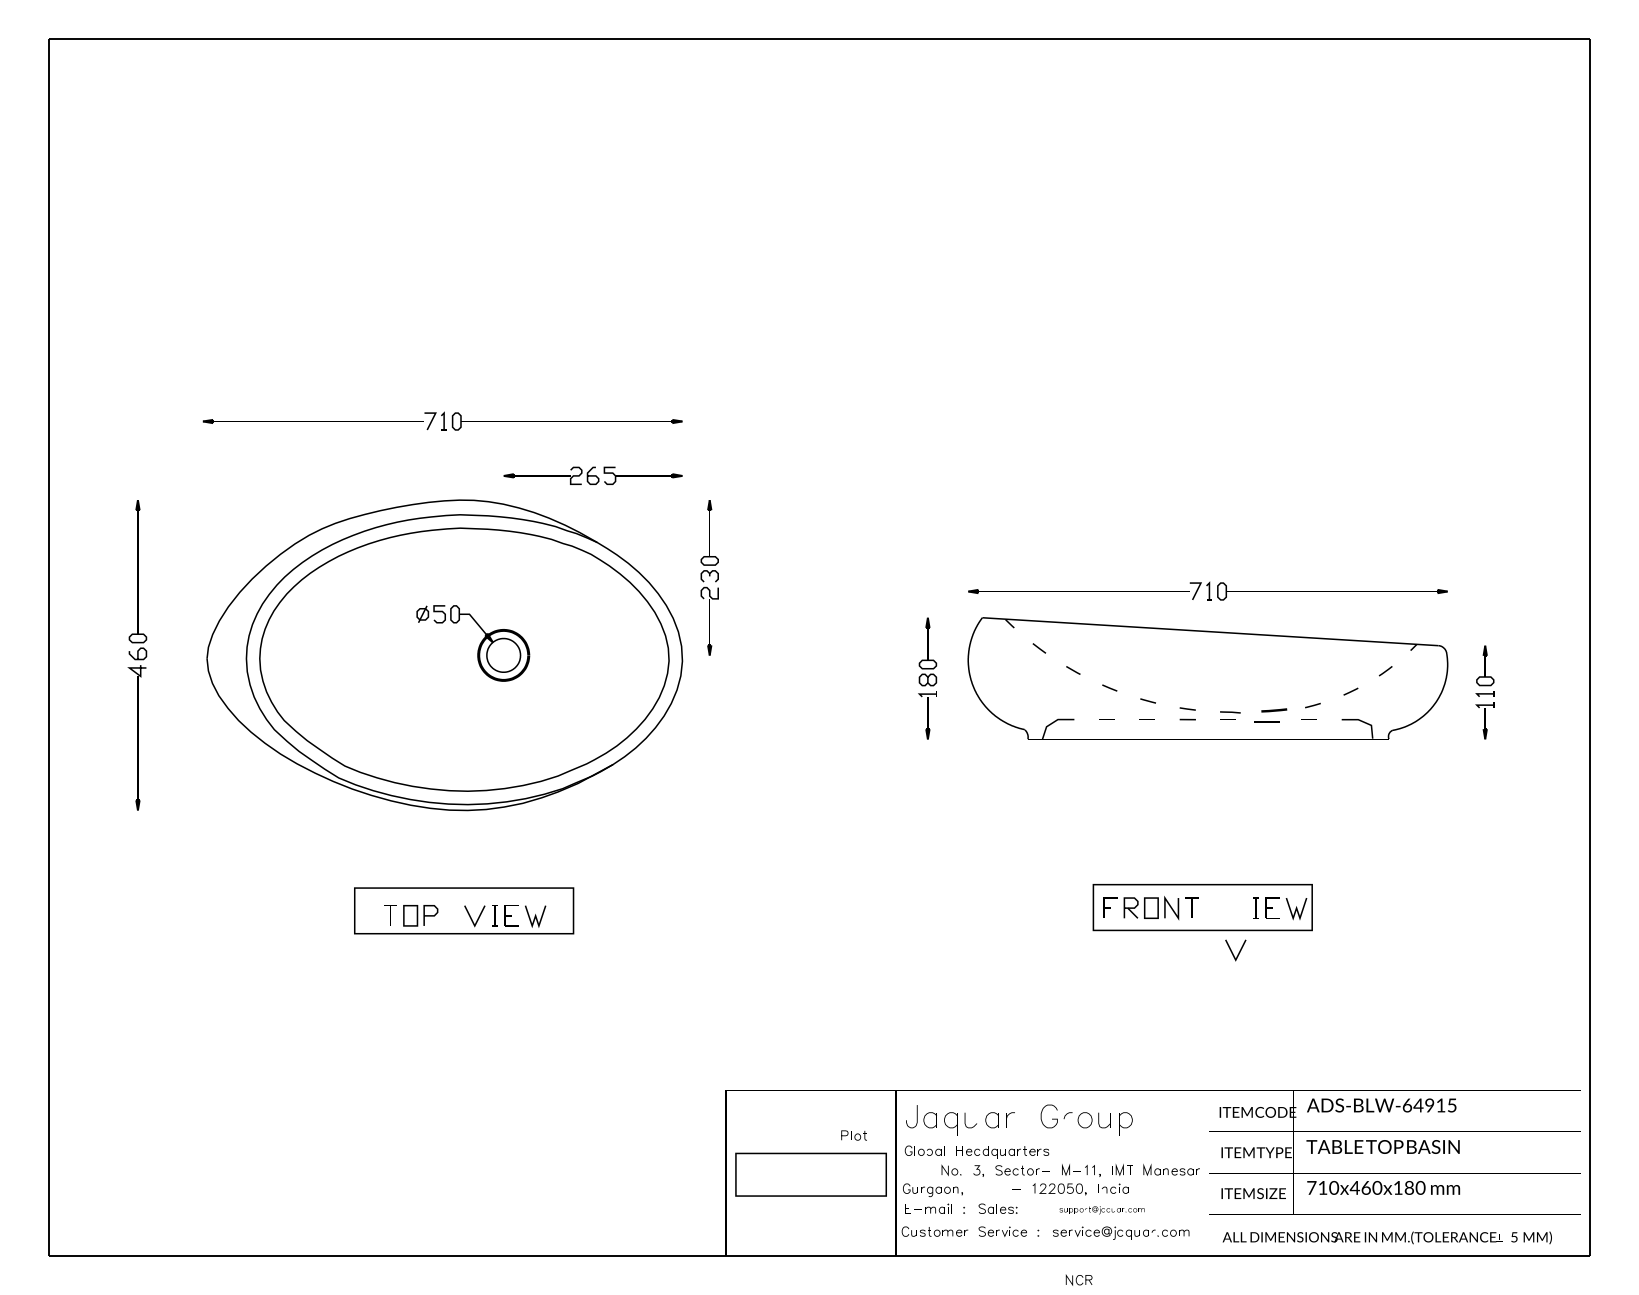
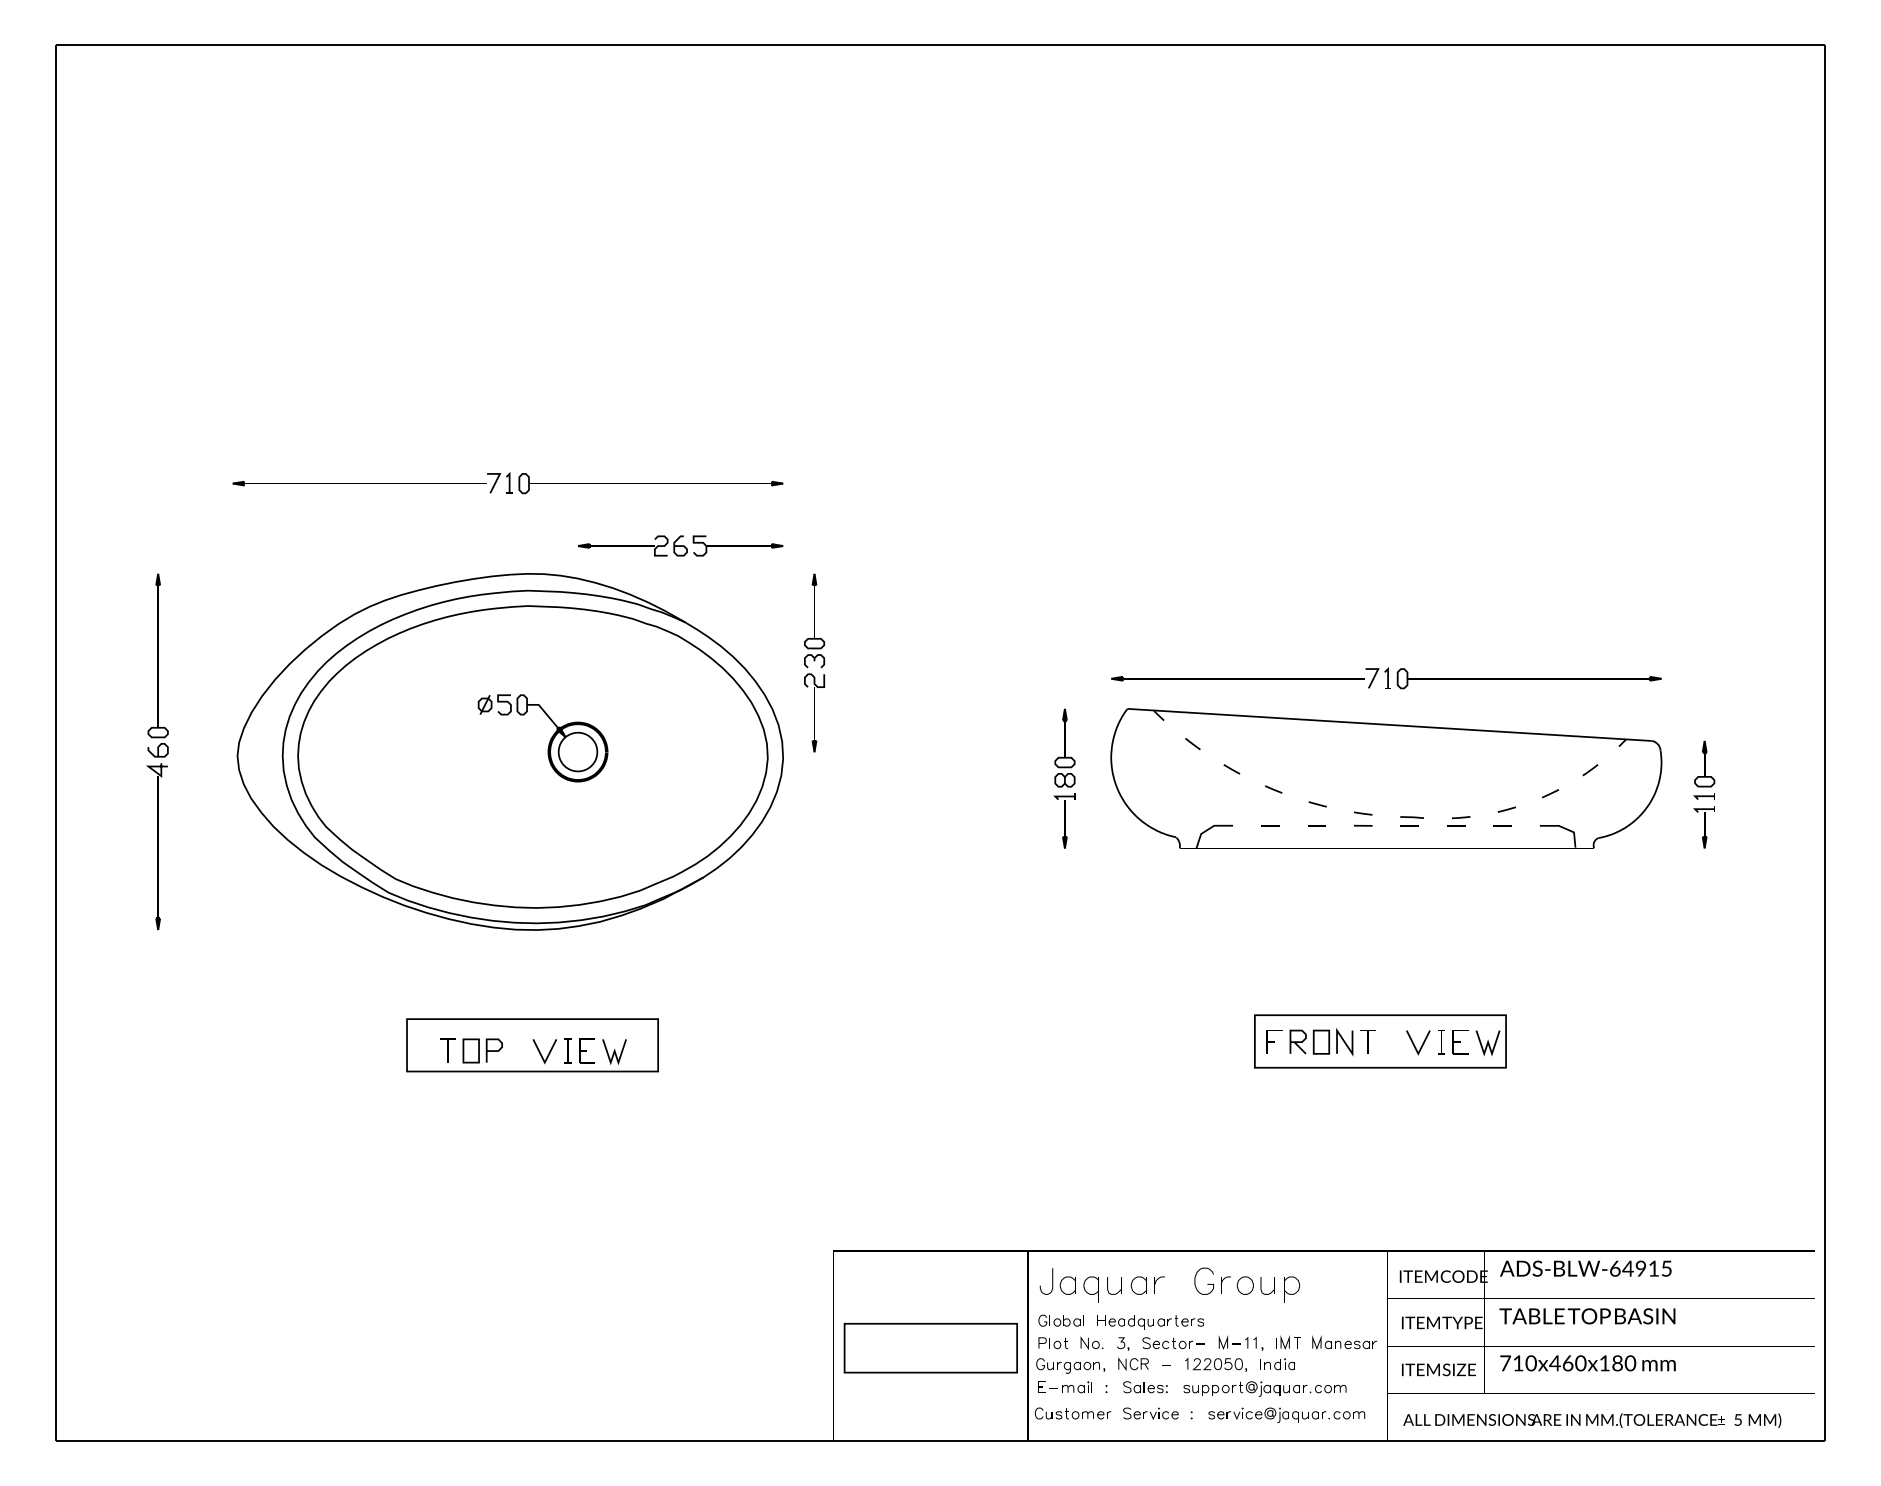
part: (1270, 715) -> (1458, 821), size x0.62
line: (1232, 951) -> (1414, 1043), moved
part: (853, 1135) -> (1052, 1343), moved
part: (1101, 1209) -> (1264, 1388), size x1.67
part: (1079, 1279) -> (1133, 1363), moved

